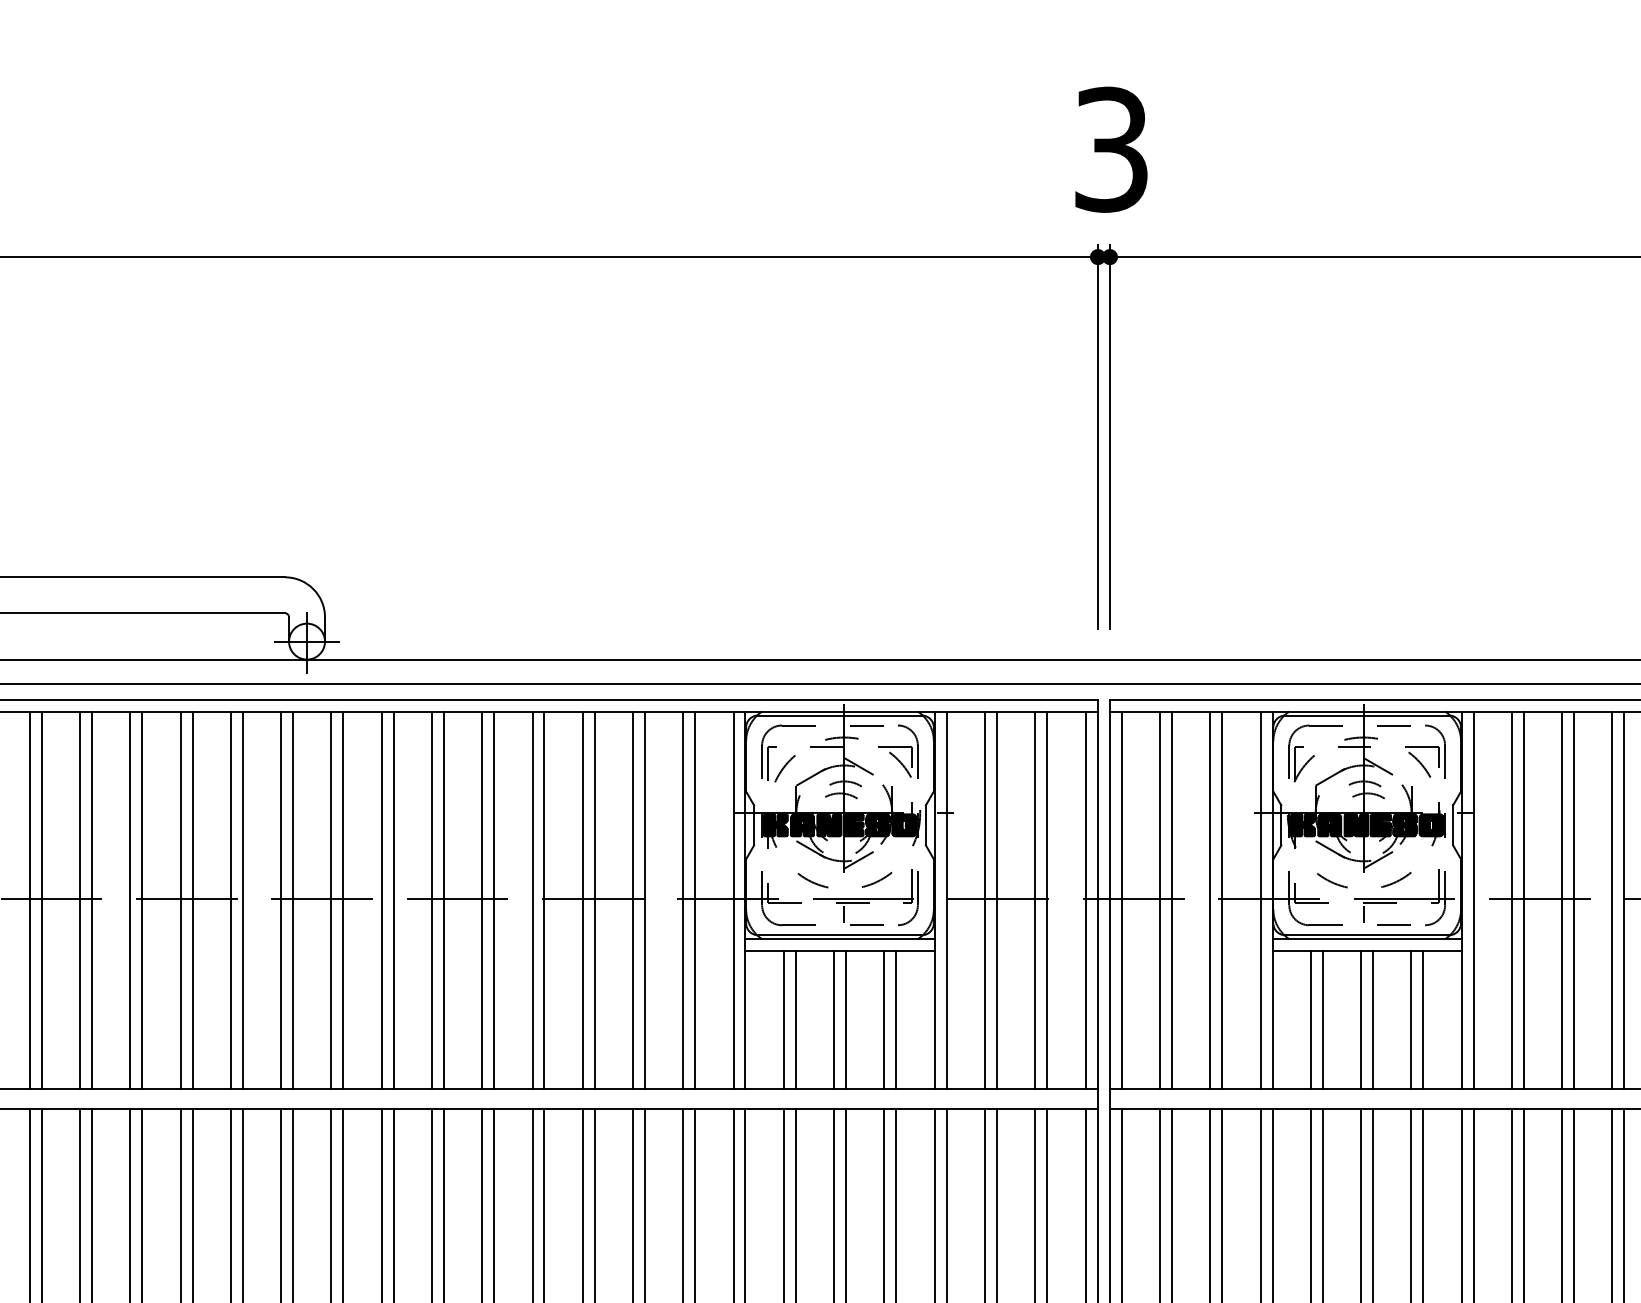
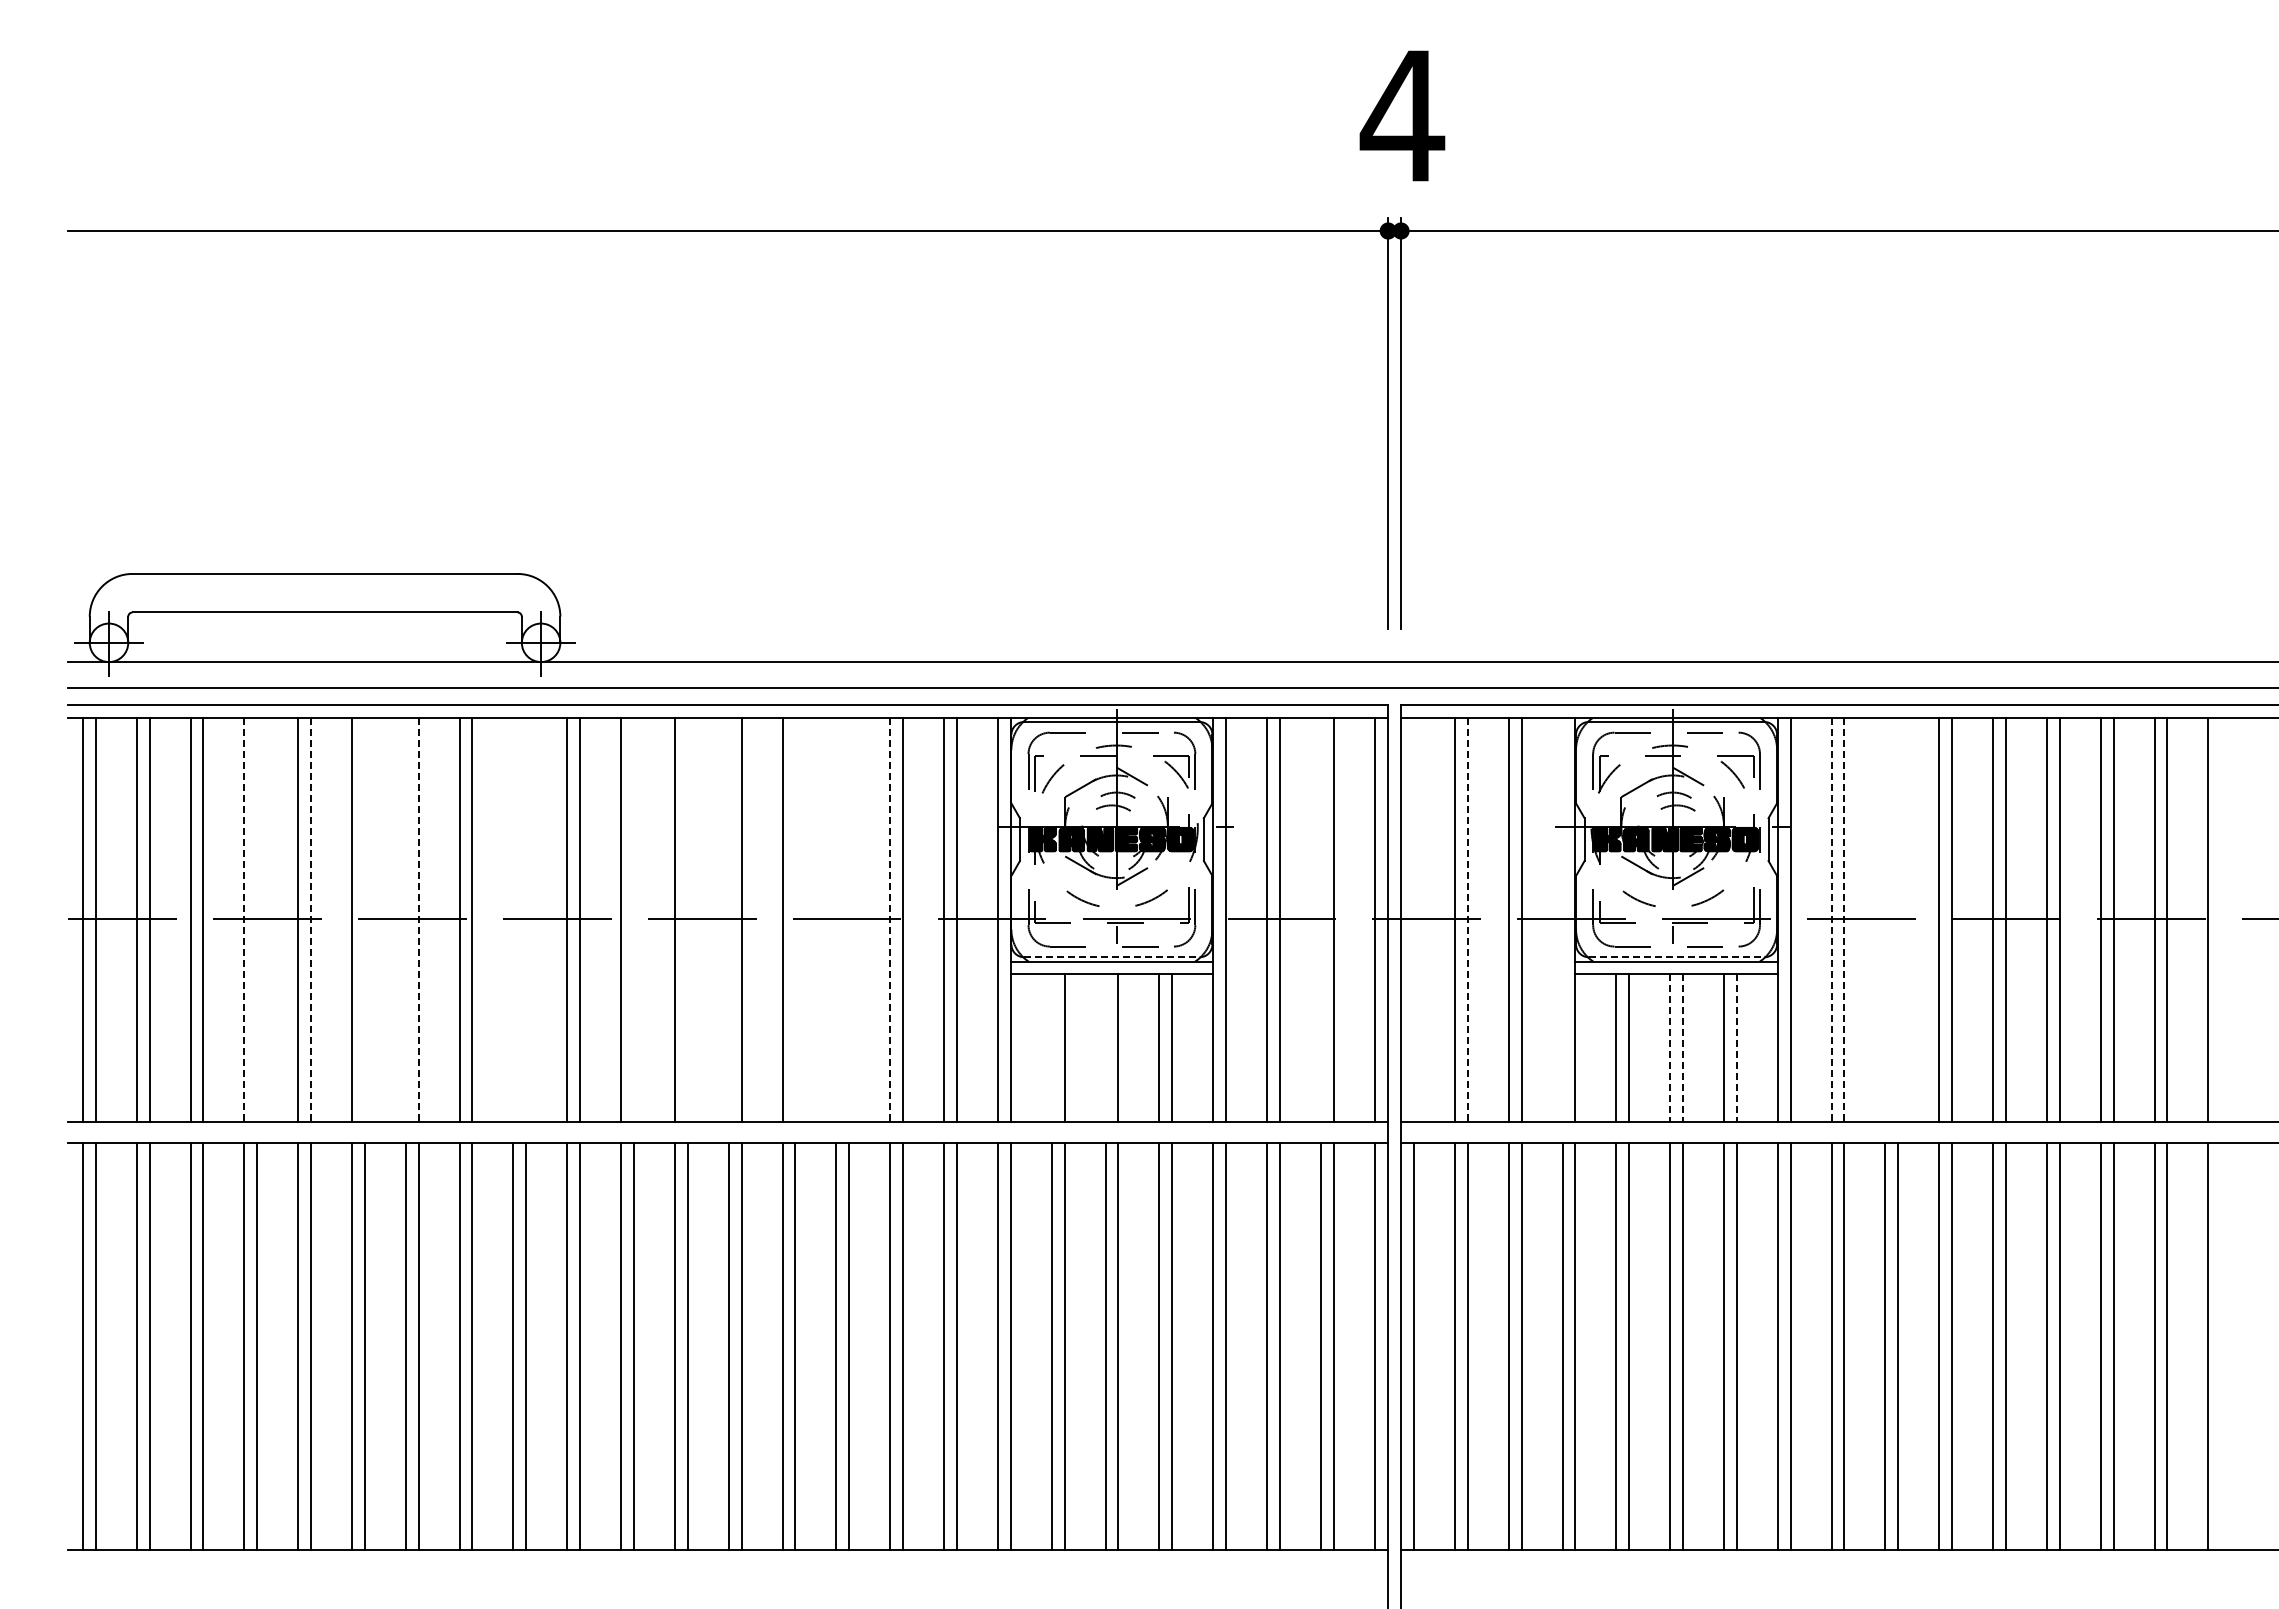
text: (1111, 149) -> (1402, 115), 3 -> 4
line: (42, 899) -> (257, 919), removed
line: (142, 899) -> (364, 919), removed
line: (180, 899) -> (405, 919), removed
line: (281, 899) -> (513, 919), removed
line: (293, 899) -> (526, 919), removed
line: (393, 899) -> (633, 919), removed
line: (443, 899) -> (687, 919), removed
line: (481, 899) -> (728, 919), removed
line: (544, 899) -> (795, 919), removed
line: (582, 899) -> (836, 919), removed
line: (594, 899) -> (849, 919), removed
line: (1034, 899) -> (1320, 919), removed
line: (1121, 899) -> (1413, 919), removed
line: (1260, 899) -> (1562, 919), removed
line: (1562, 899) -> (1885, 919), removed
line: (1574, 899) -> (1898, 919), removed
line: (30, 900) -> (244, 920), solid -> dashed
line: (92, 900) -> (311, 920), solid -> dashed
line: (192, 900) -> (418, 920), solid -> dashed
line: (633, 900) -> (890, 920), solid -> dashed
line: (1172, 900) -> (1467, 920), solid -> dashed
line: (1511, 900) -> (1831, 920), solid -> dashed
line: (1524, 900) -> (1844, 920), solid -> dashed
line: (839, 935) -> (1111, 957), solid -> dashed
line: (1367, 935) -> (1676, 957), solid -> dashed
line: (783, 1020) -> (1051, 1048), removed
line: (834, 1020) -> (1105, 1048), removed
line: (1361, 1020) -> (1670, 1048), solid -> dashed
line: (1372, 1020) -> (1682, 1048), solid -> dashed
line: (1423, 1020) -> (1736, 1048), solid -> dashed

